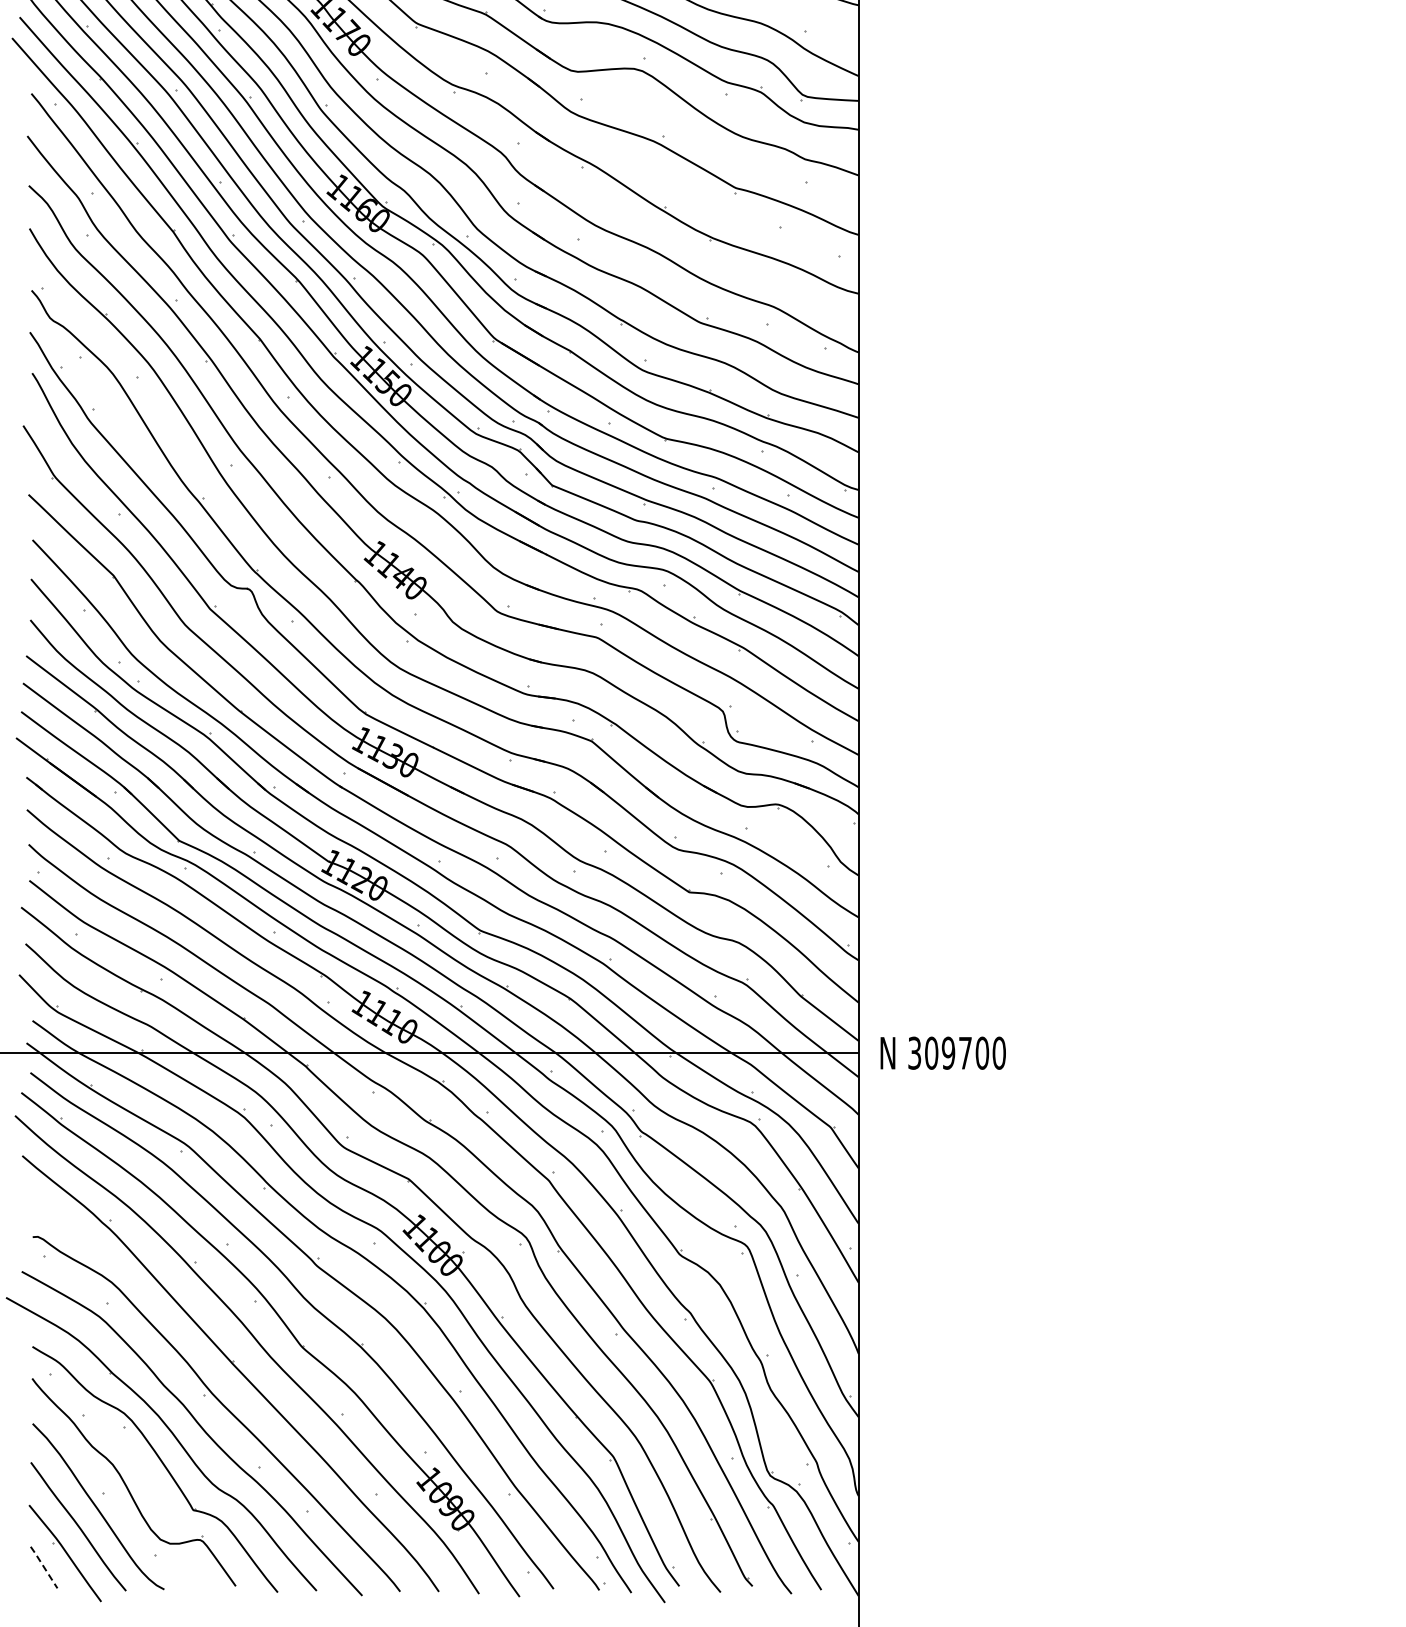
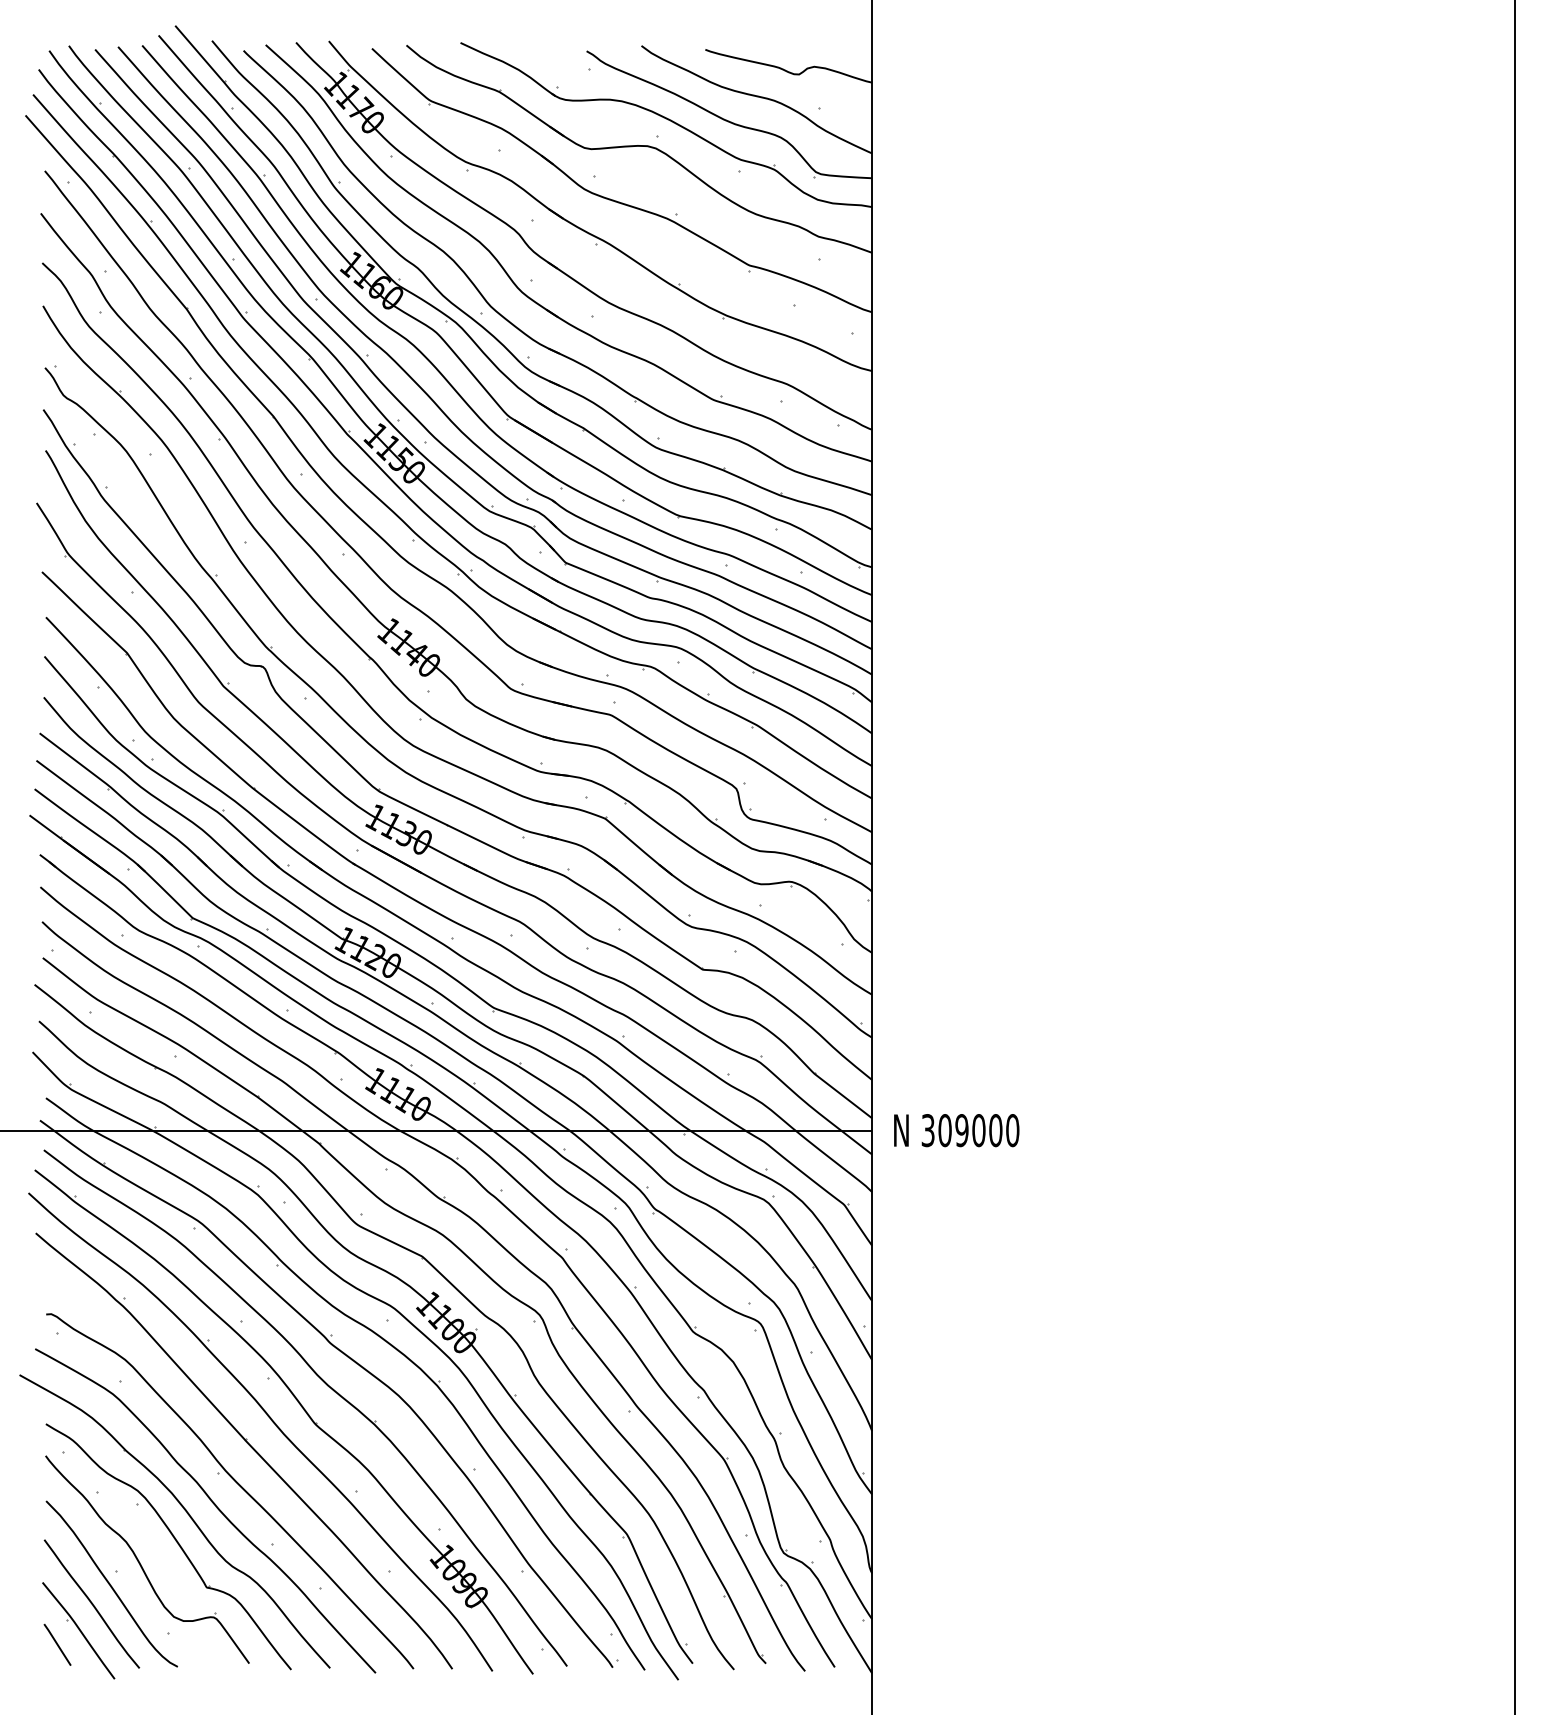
text: (965, 1053) -> (978, 1130), 309700 -> 309000
line: (45, 1568) -> (58, 1645), dashed -> solid

